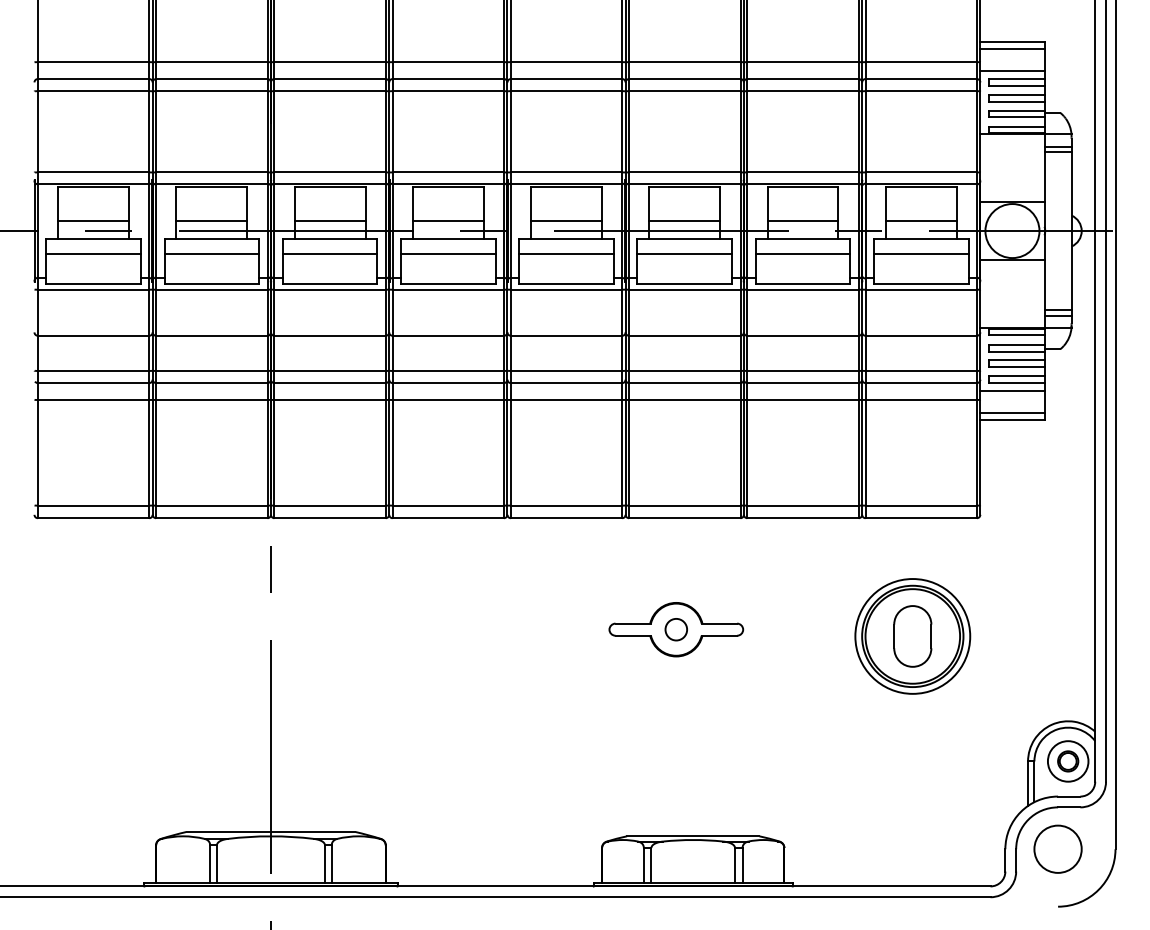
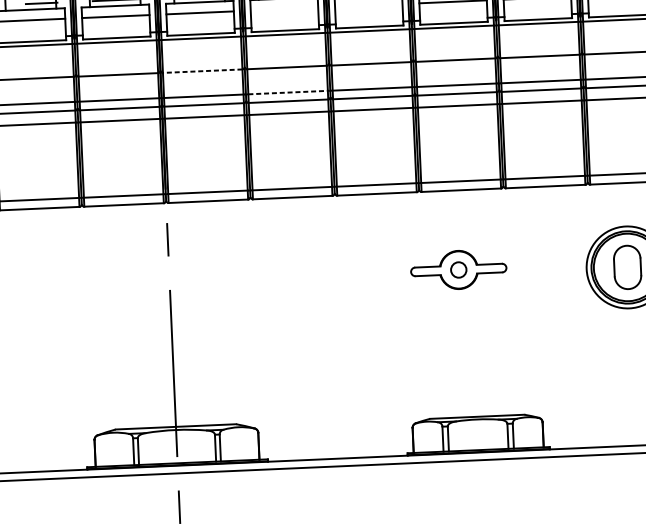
line: (448, 254) -> (284, 9), removed
line: (566, 254) -> (368, 5), removed
line: (330, 335) -> (202, 70), solid -> dashed
line: (448, 370) -> (288, 92), solid -> dashed

